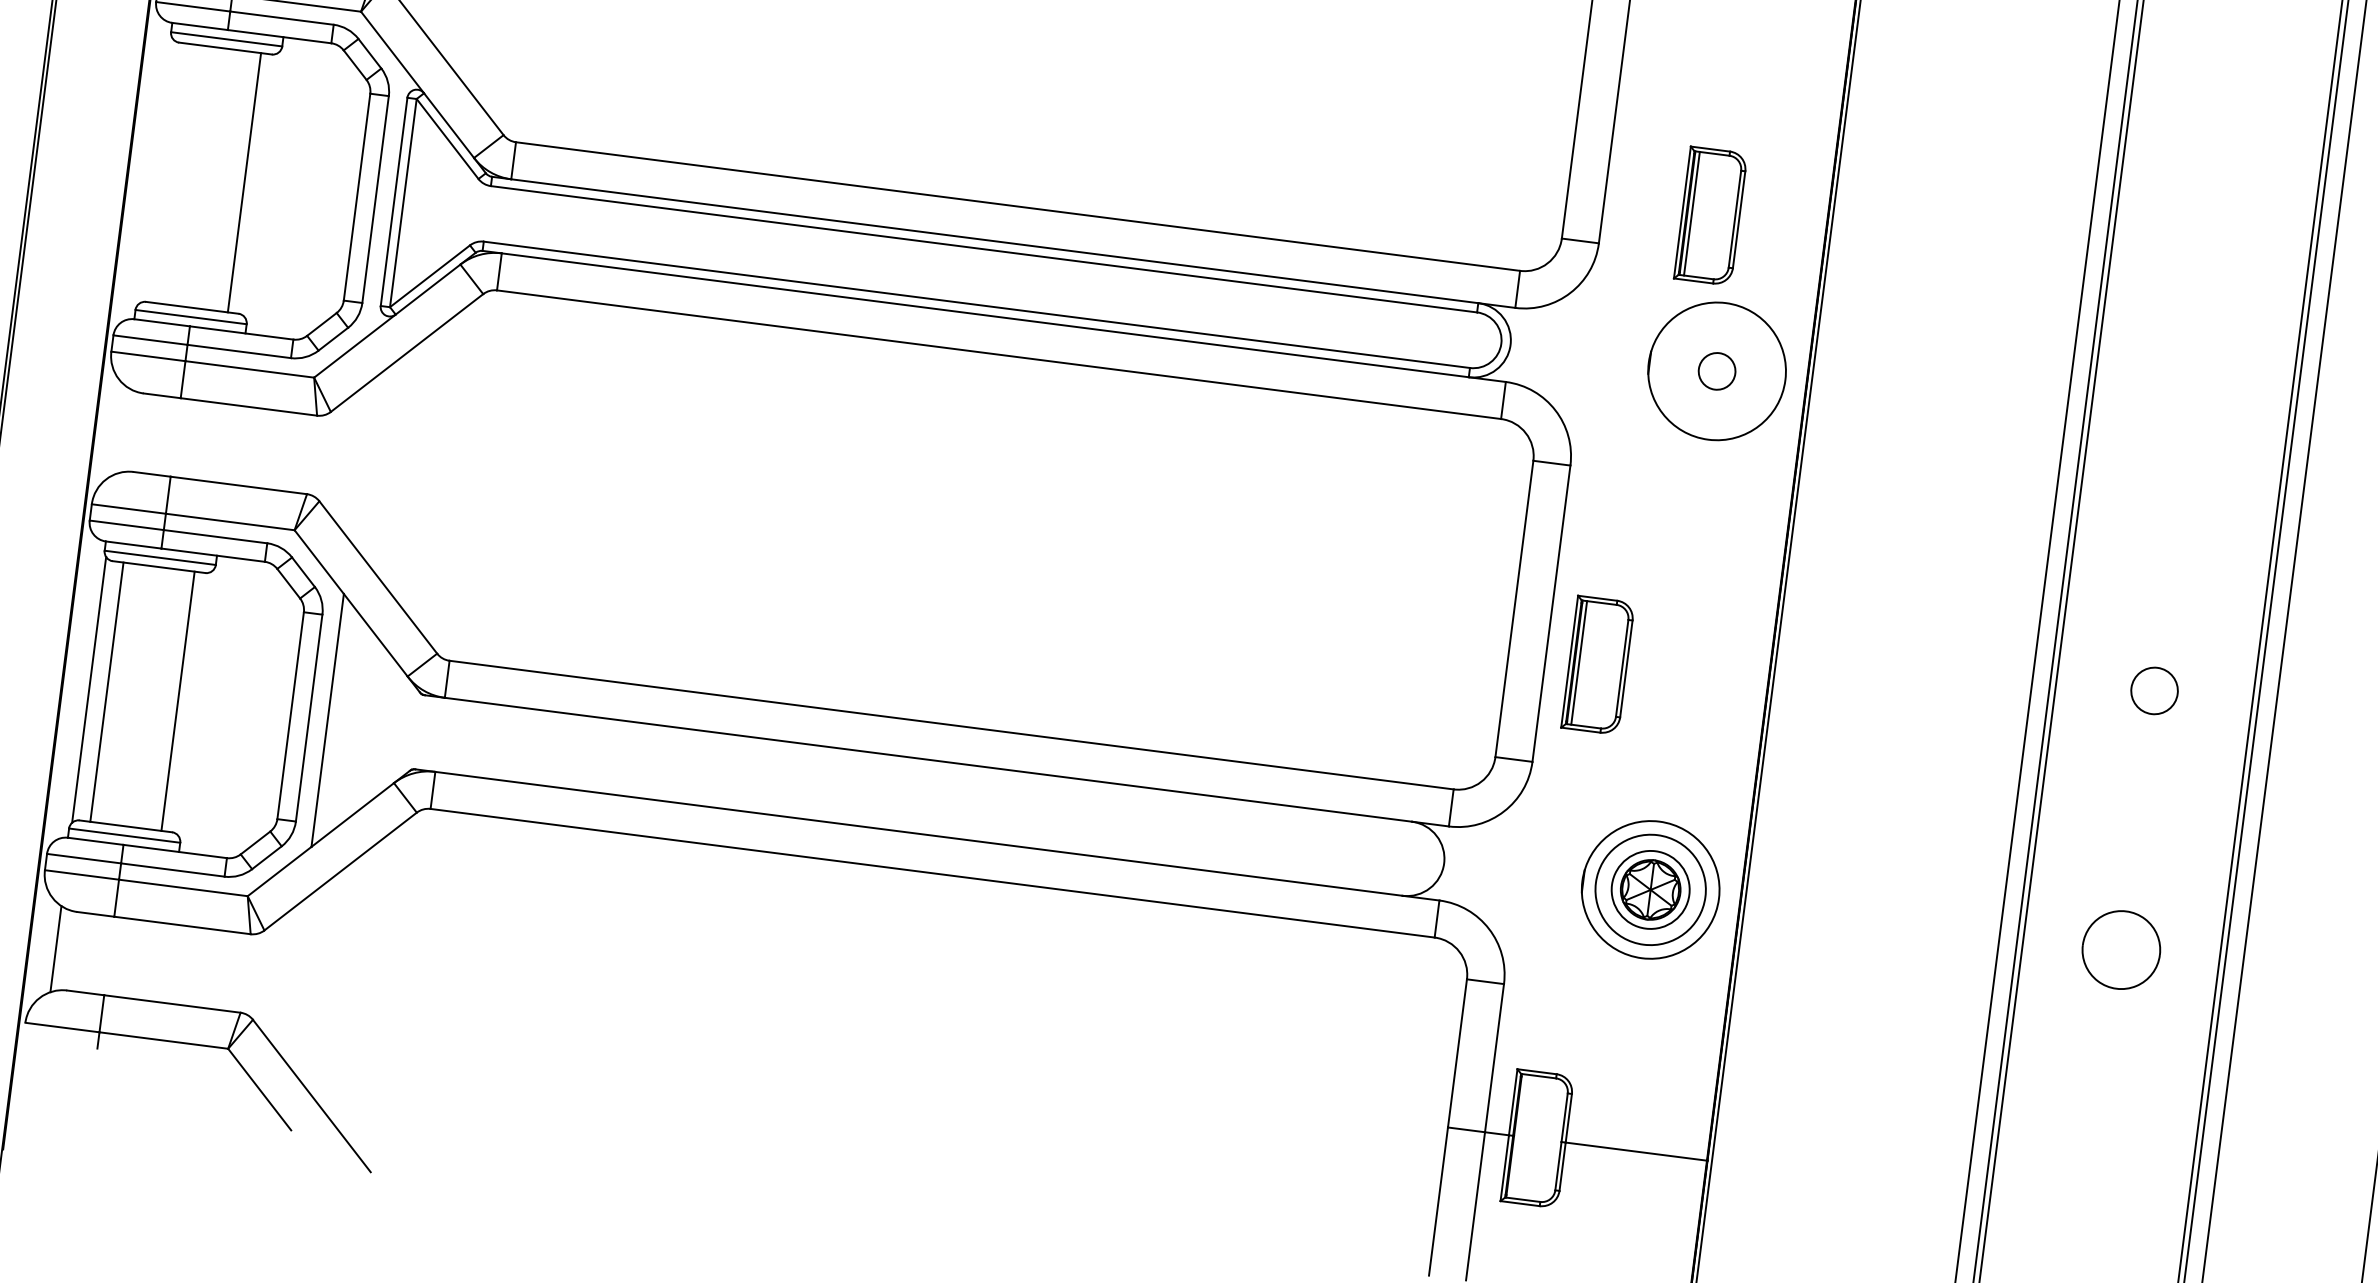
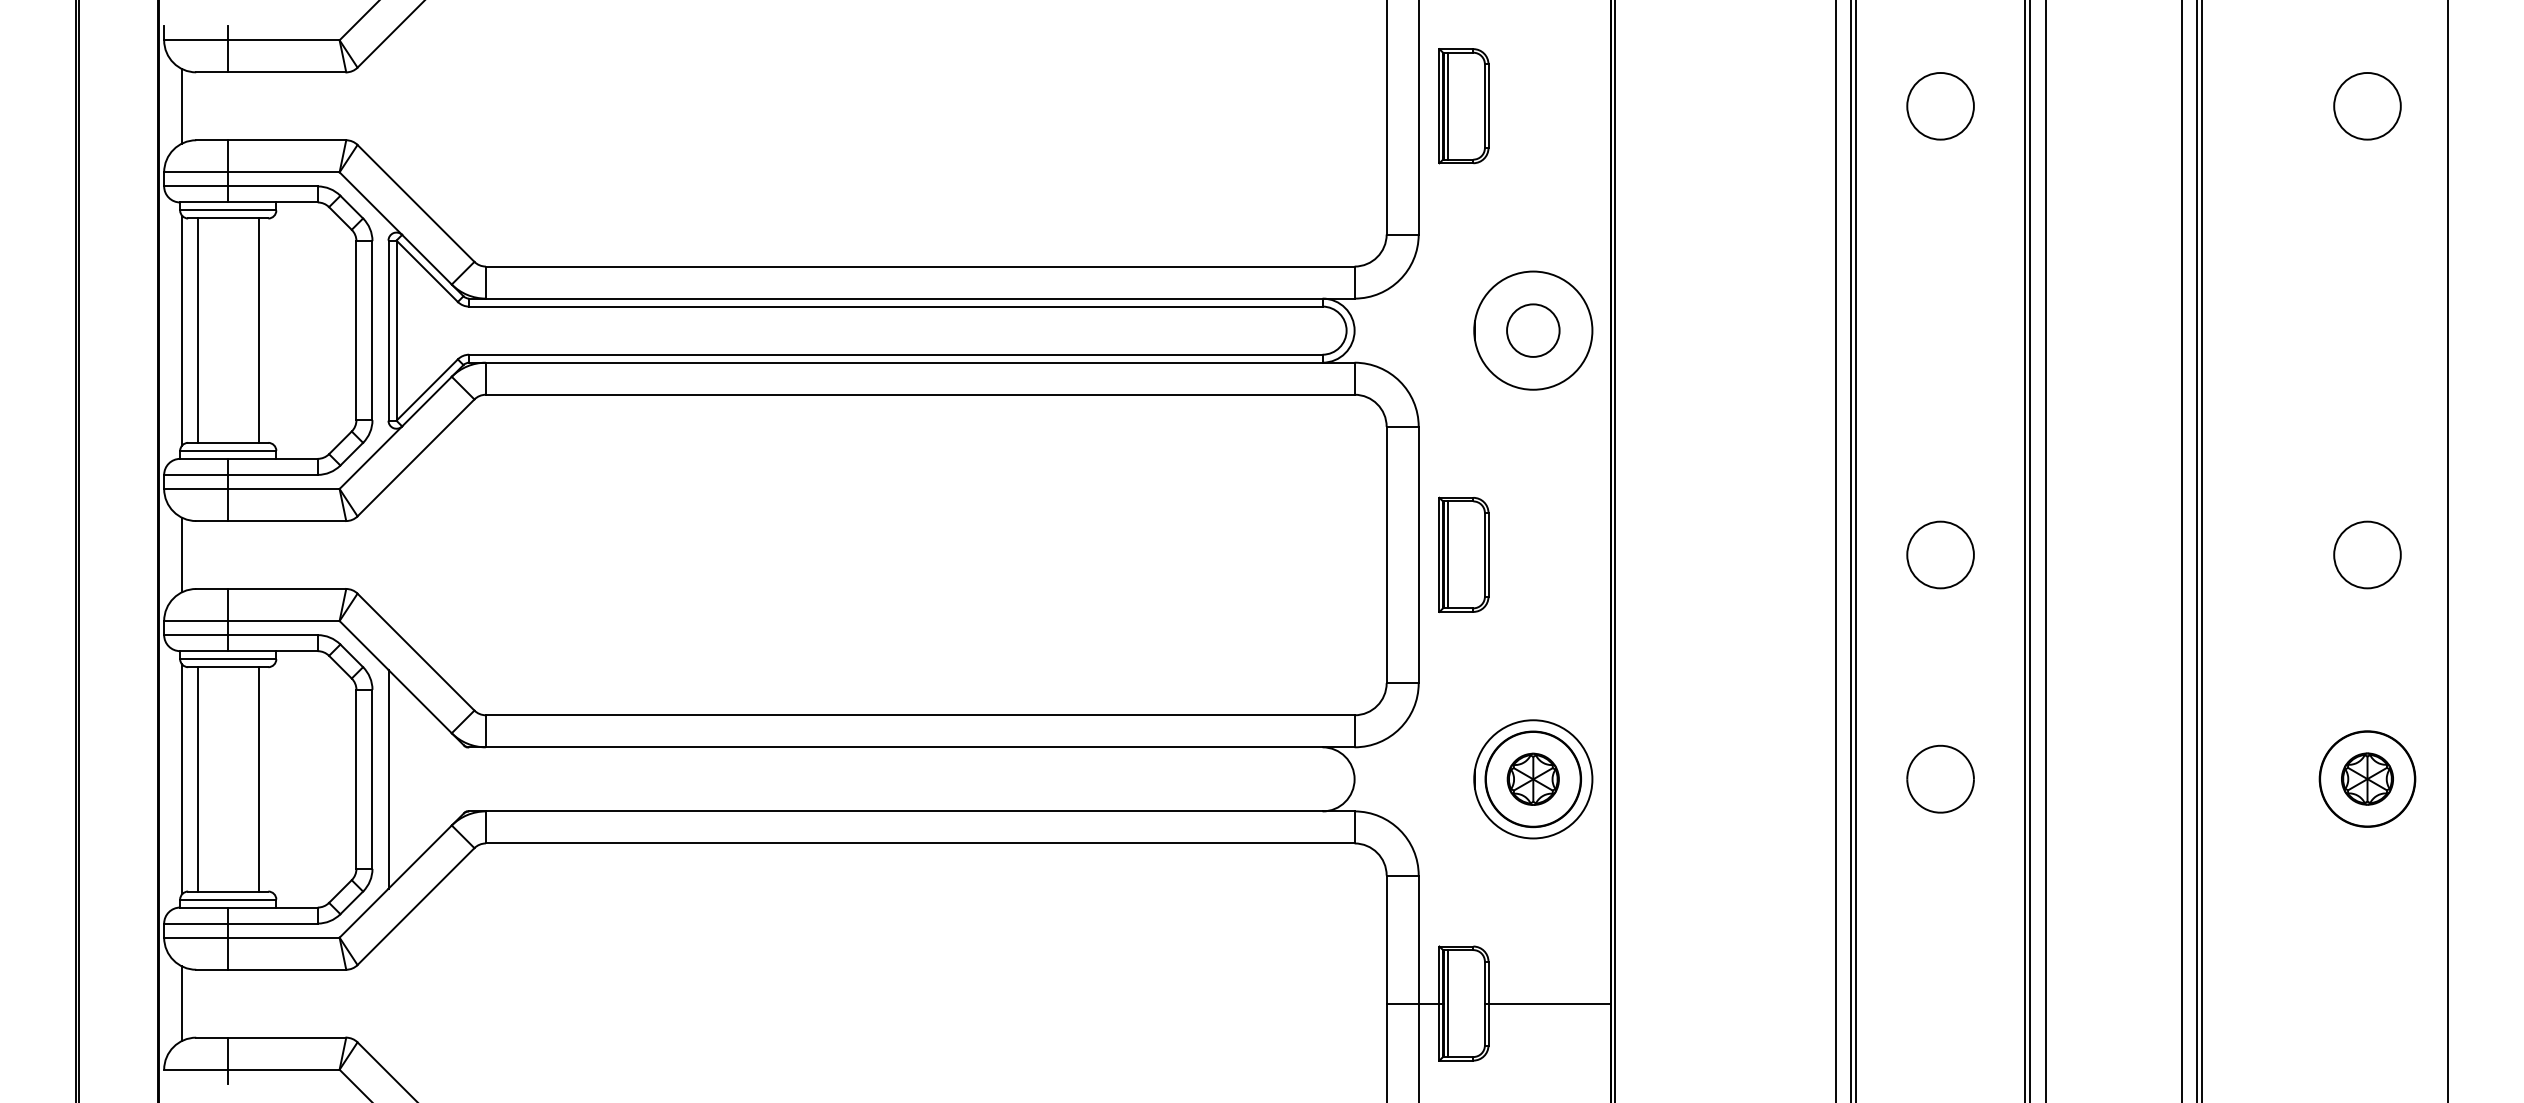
line: (156, 171) -> (182, 330), added
circle: (2220, 172) -> (1940, 106), added
line: (173, 173) -> (197, 330), added
part: (1710, 216) -> (1463, 106), moved
circle: (1717, 371) -> (1533, 330), size x1.67
line: (122, 430) -> (182, 554), added
part: (1597, 664) -> (1463, 554), moved
circle: (2154, 690) -> (1940, 554), size x1.67
circle: (1650, 890) -> (1533, 779), size x1.43
line: (1518, 1136) -> (1447, 1003), added

